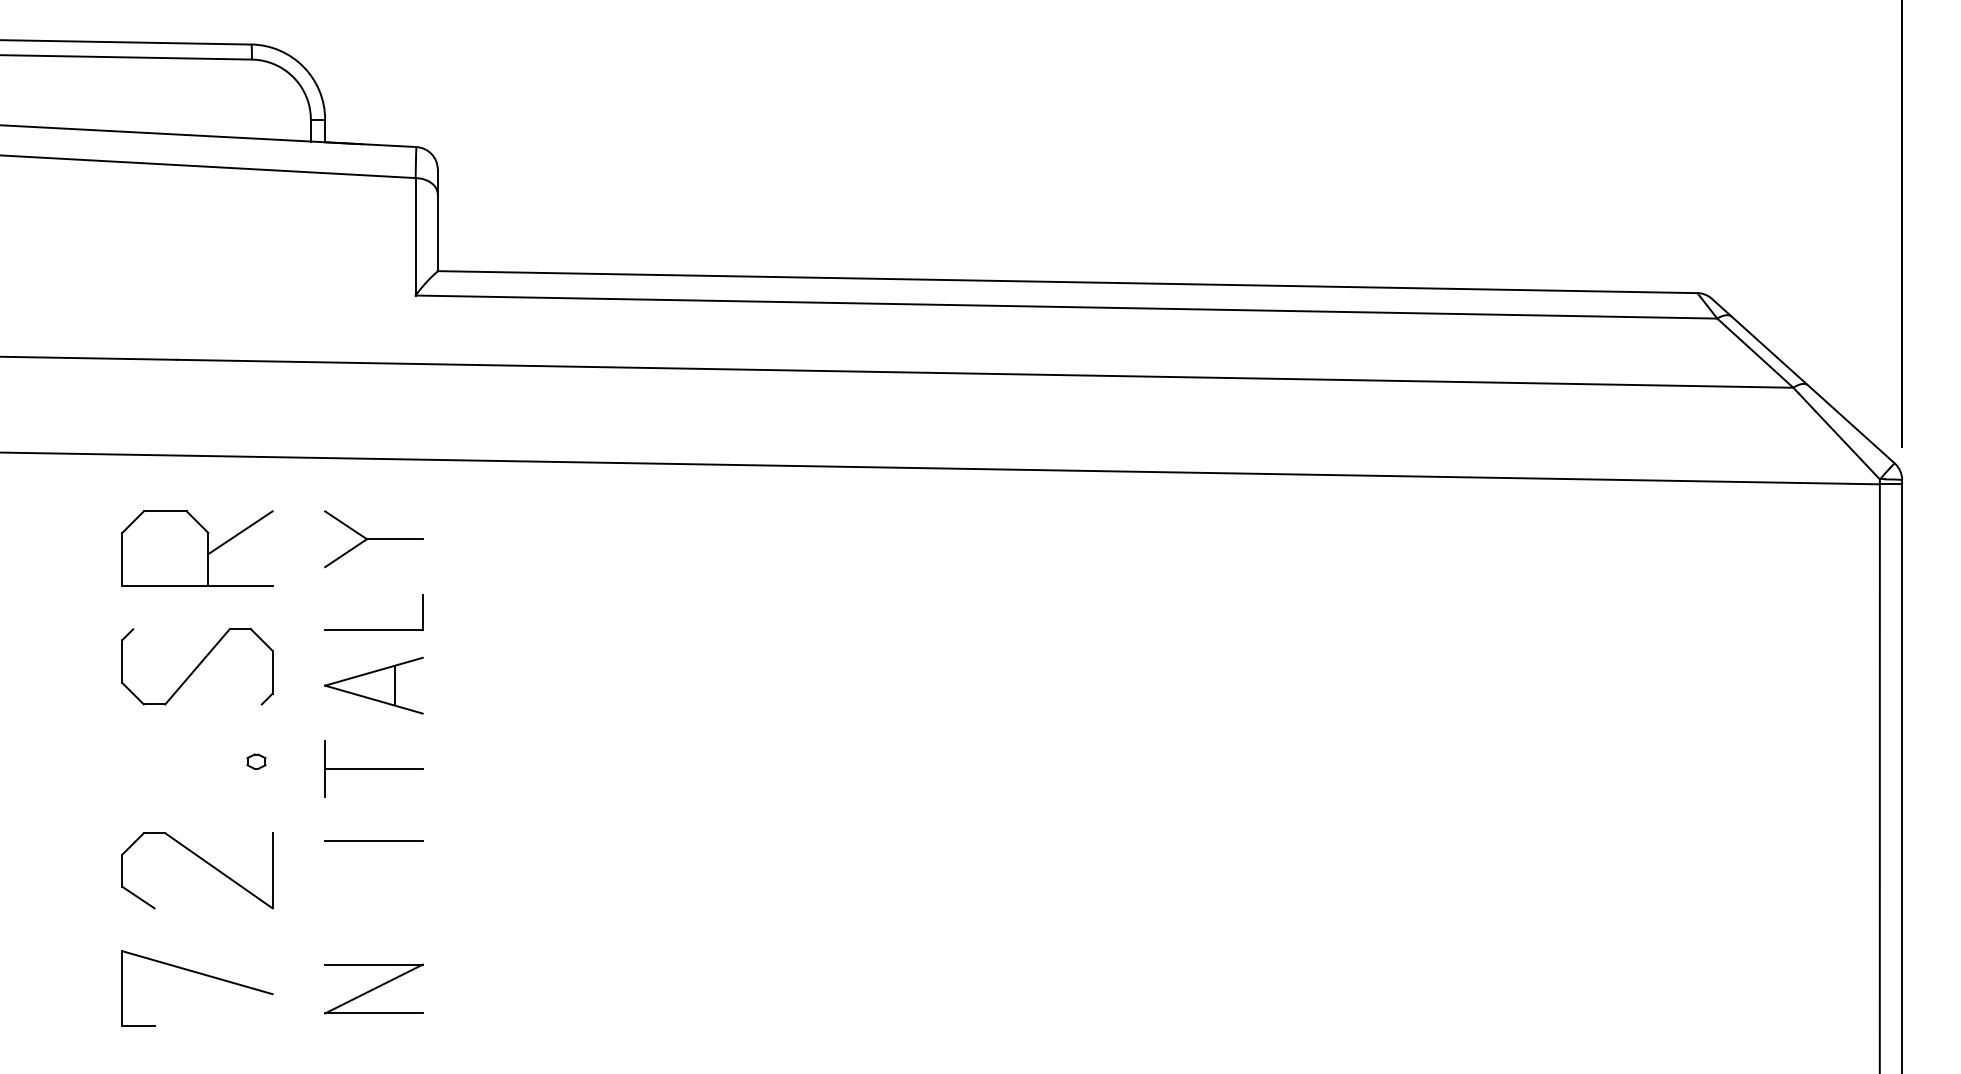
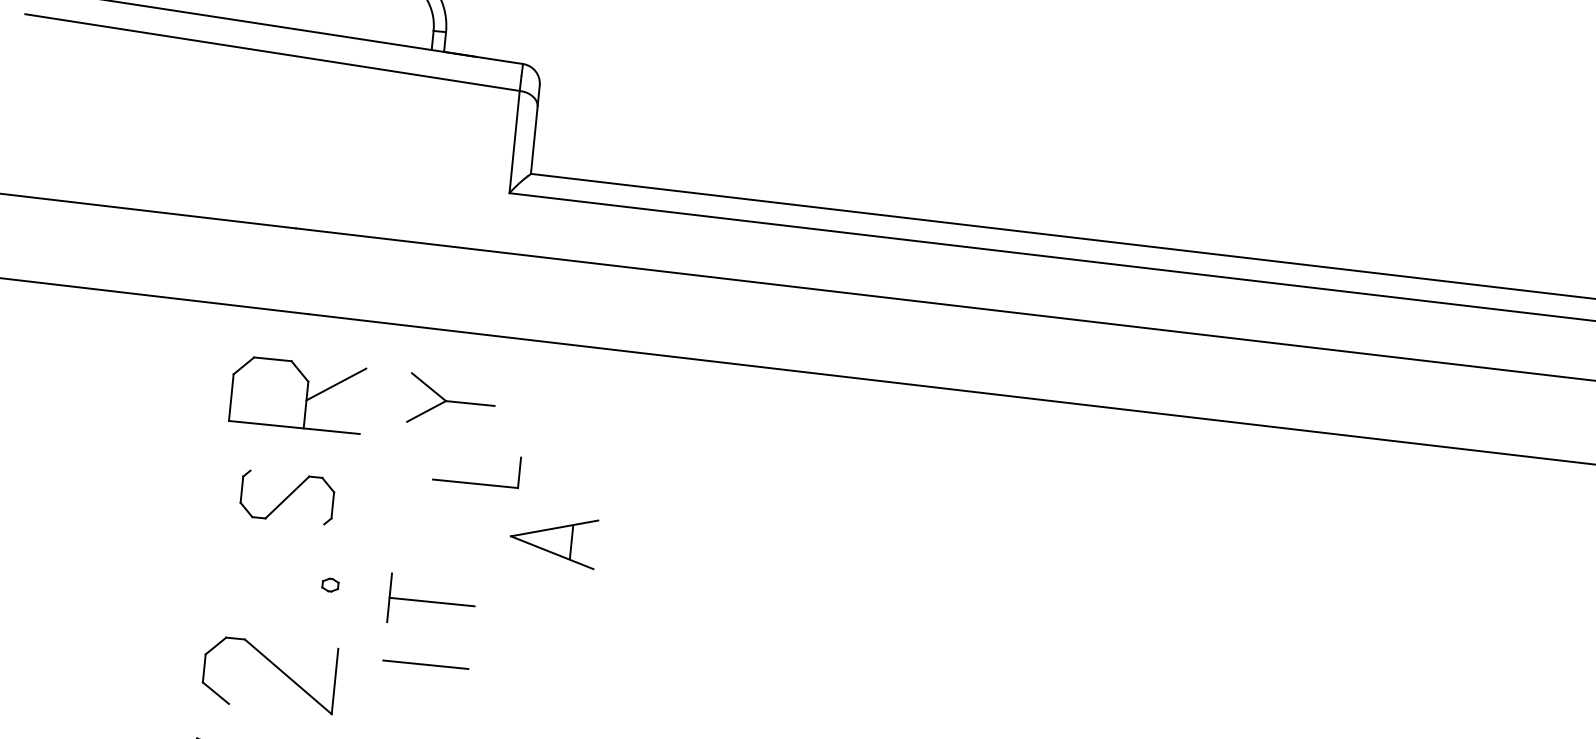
part: (373, 629) -> (475, 483), moved
part: (197, 666) -> (287, 497), size x0.7
part: (373, 685) -> (552, 540), moved

